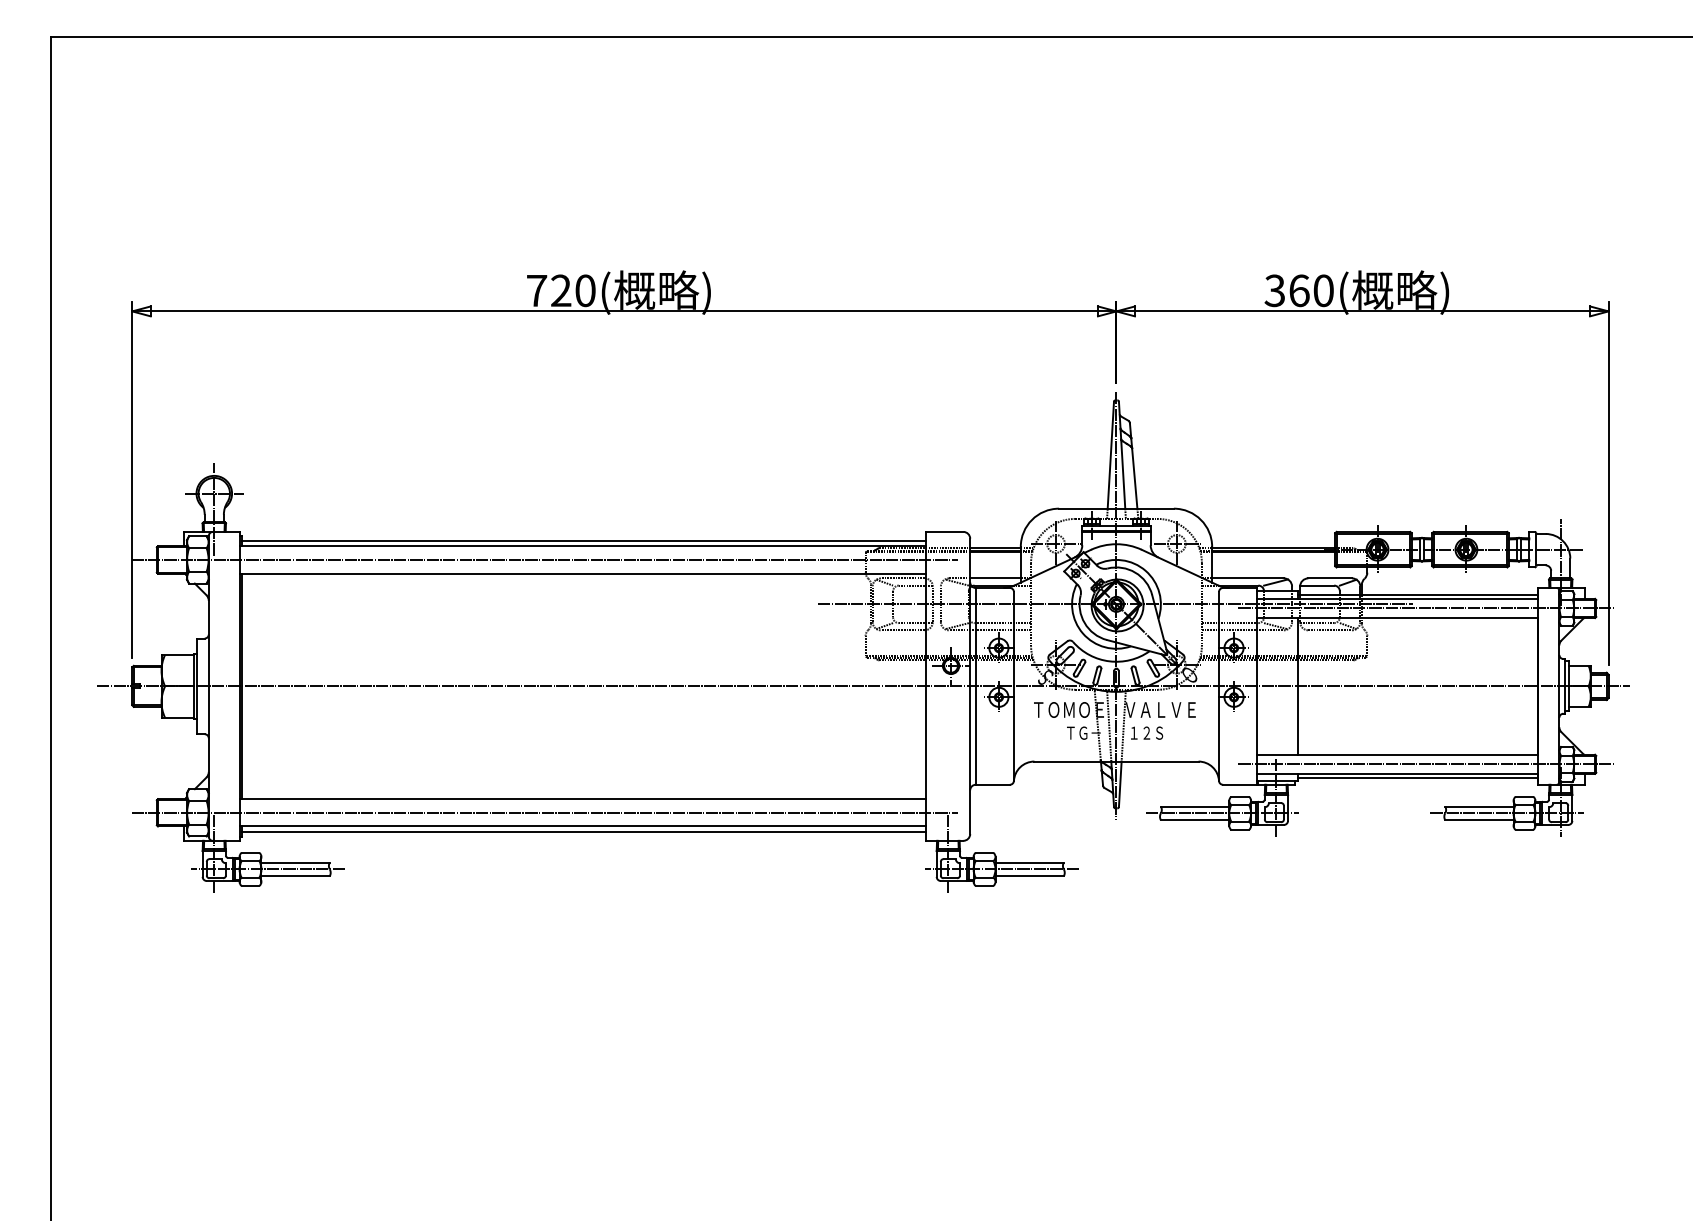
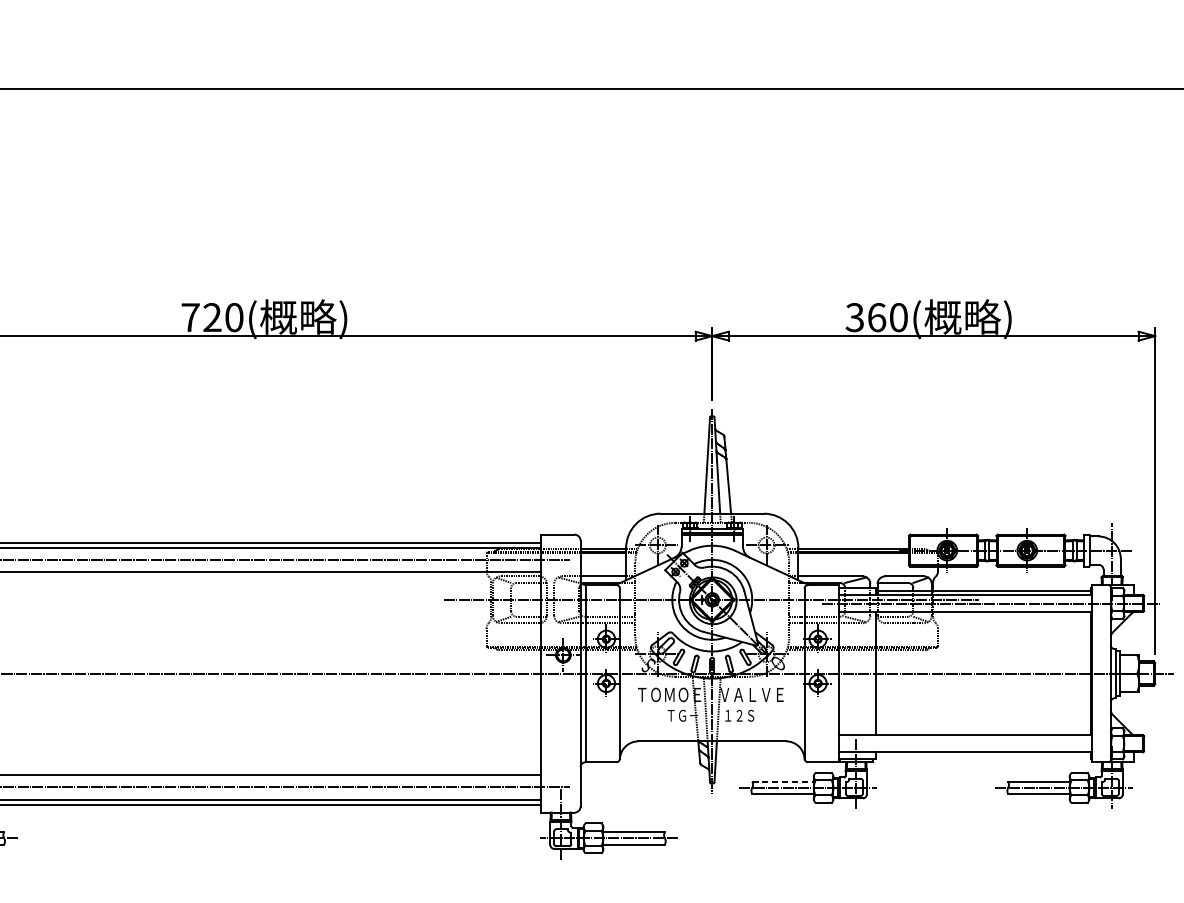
line: (1425, 764) -> (990, 743), removed
line: (1417, 777) -> (983, 755), removed
line: (1195, 806) -> (783, 781), solid -> dashed

